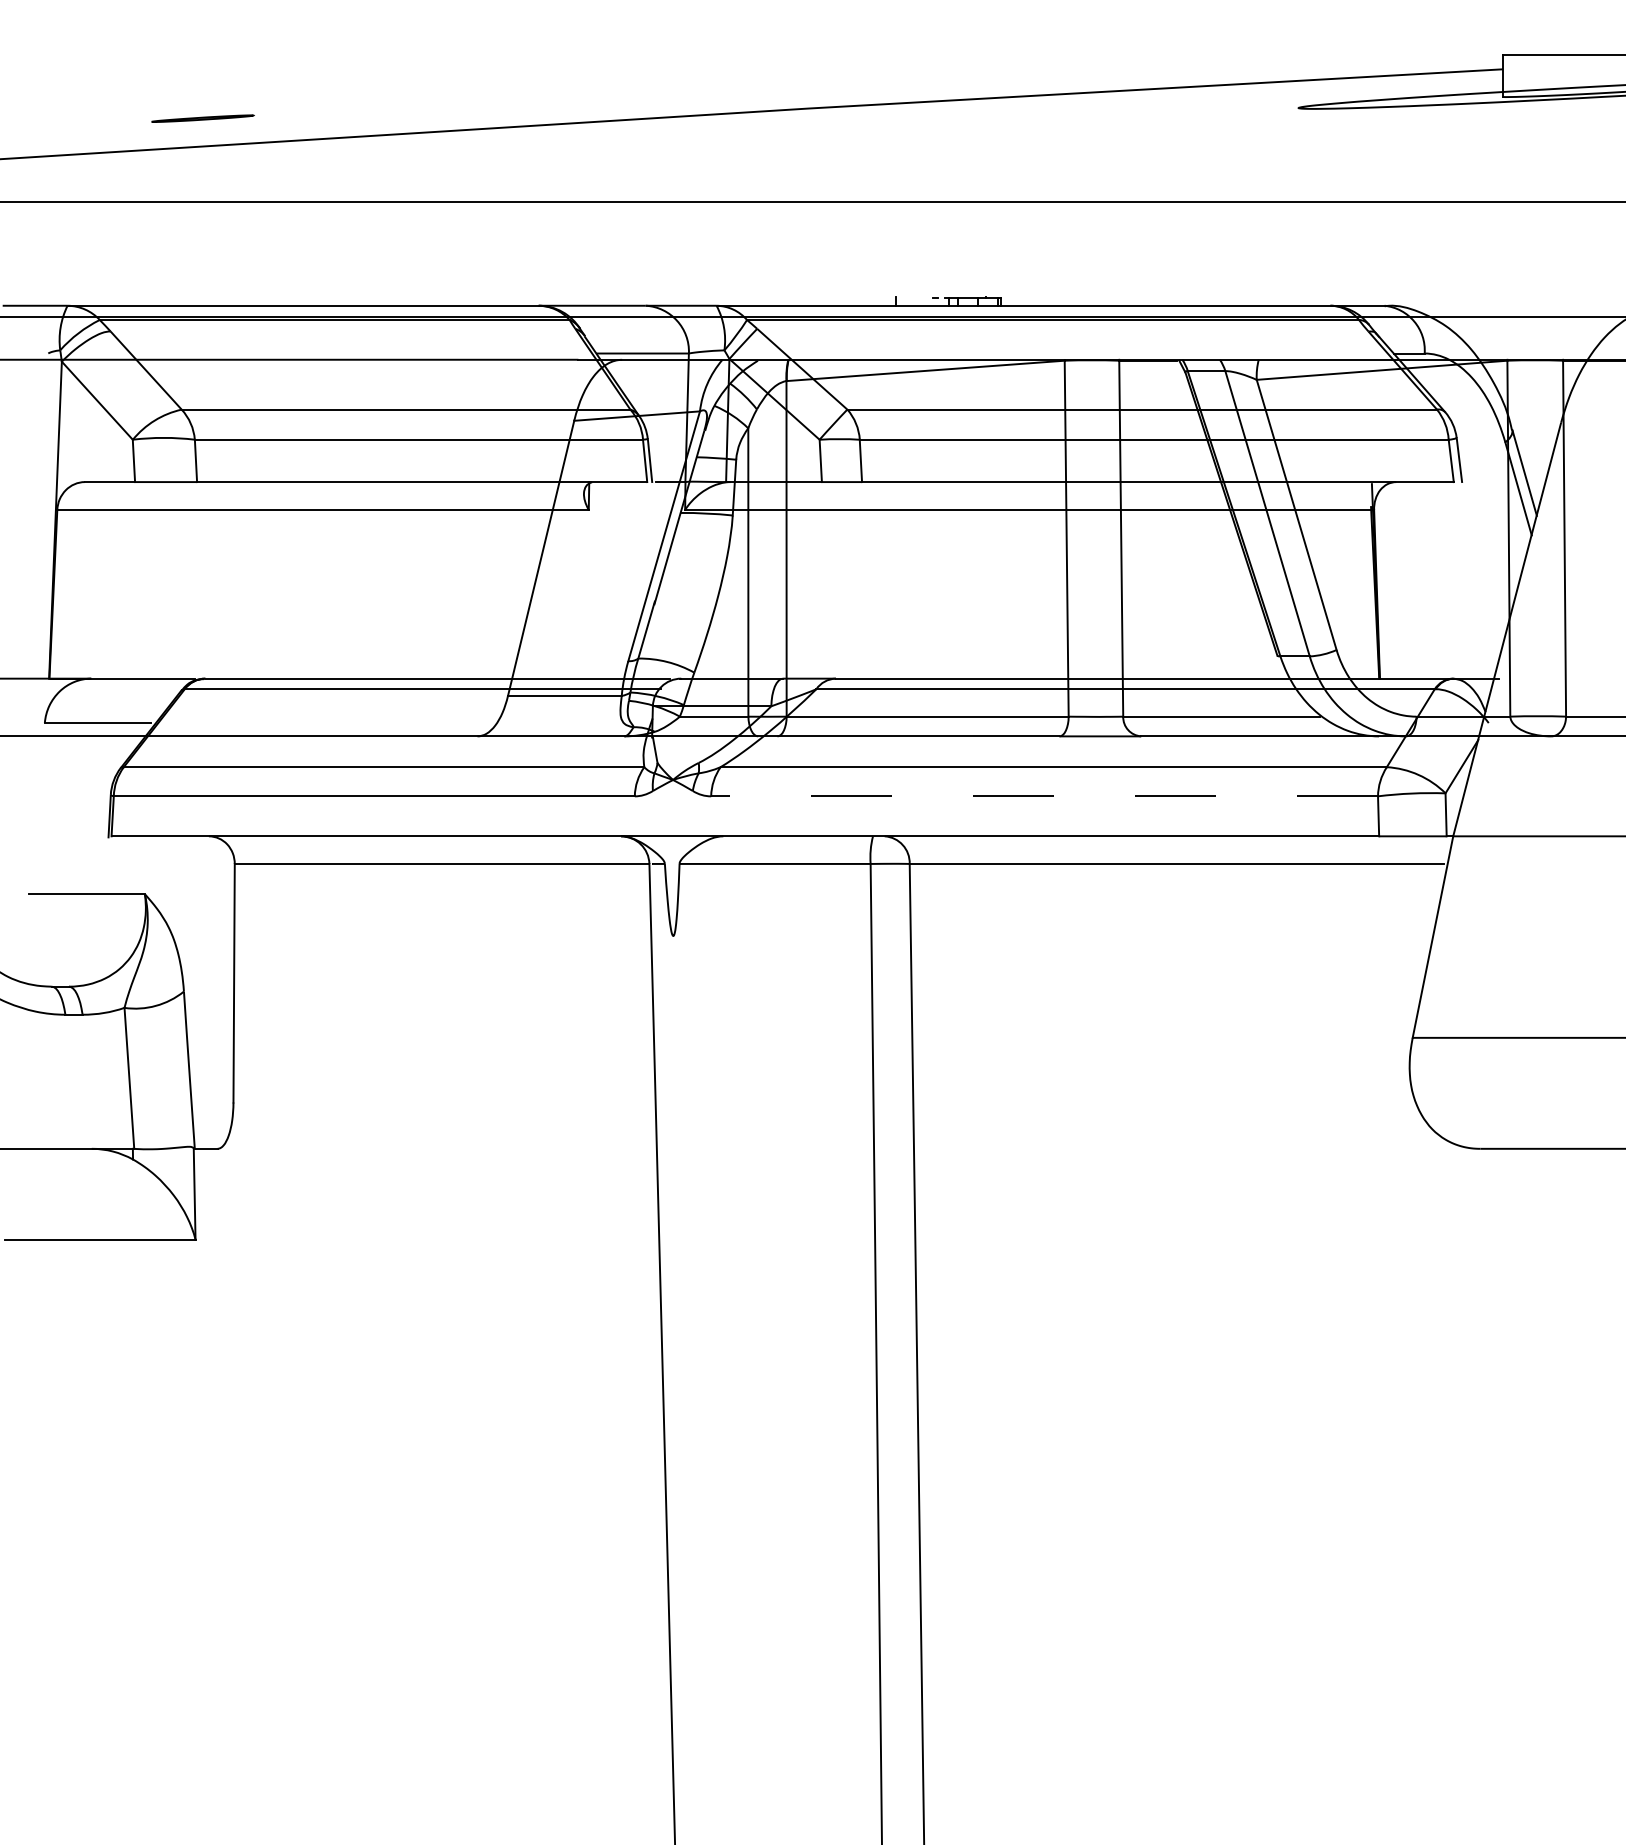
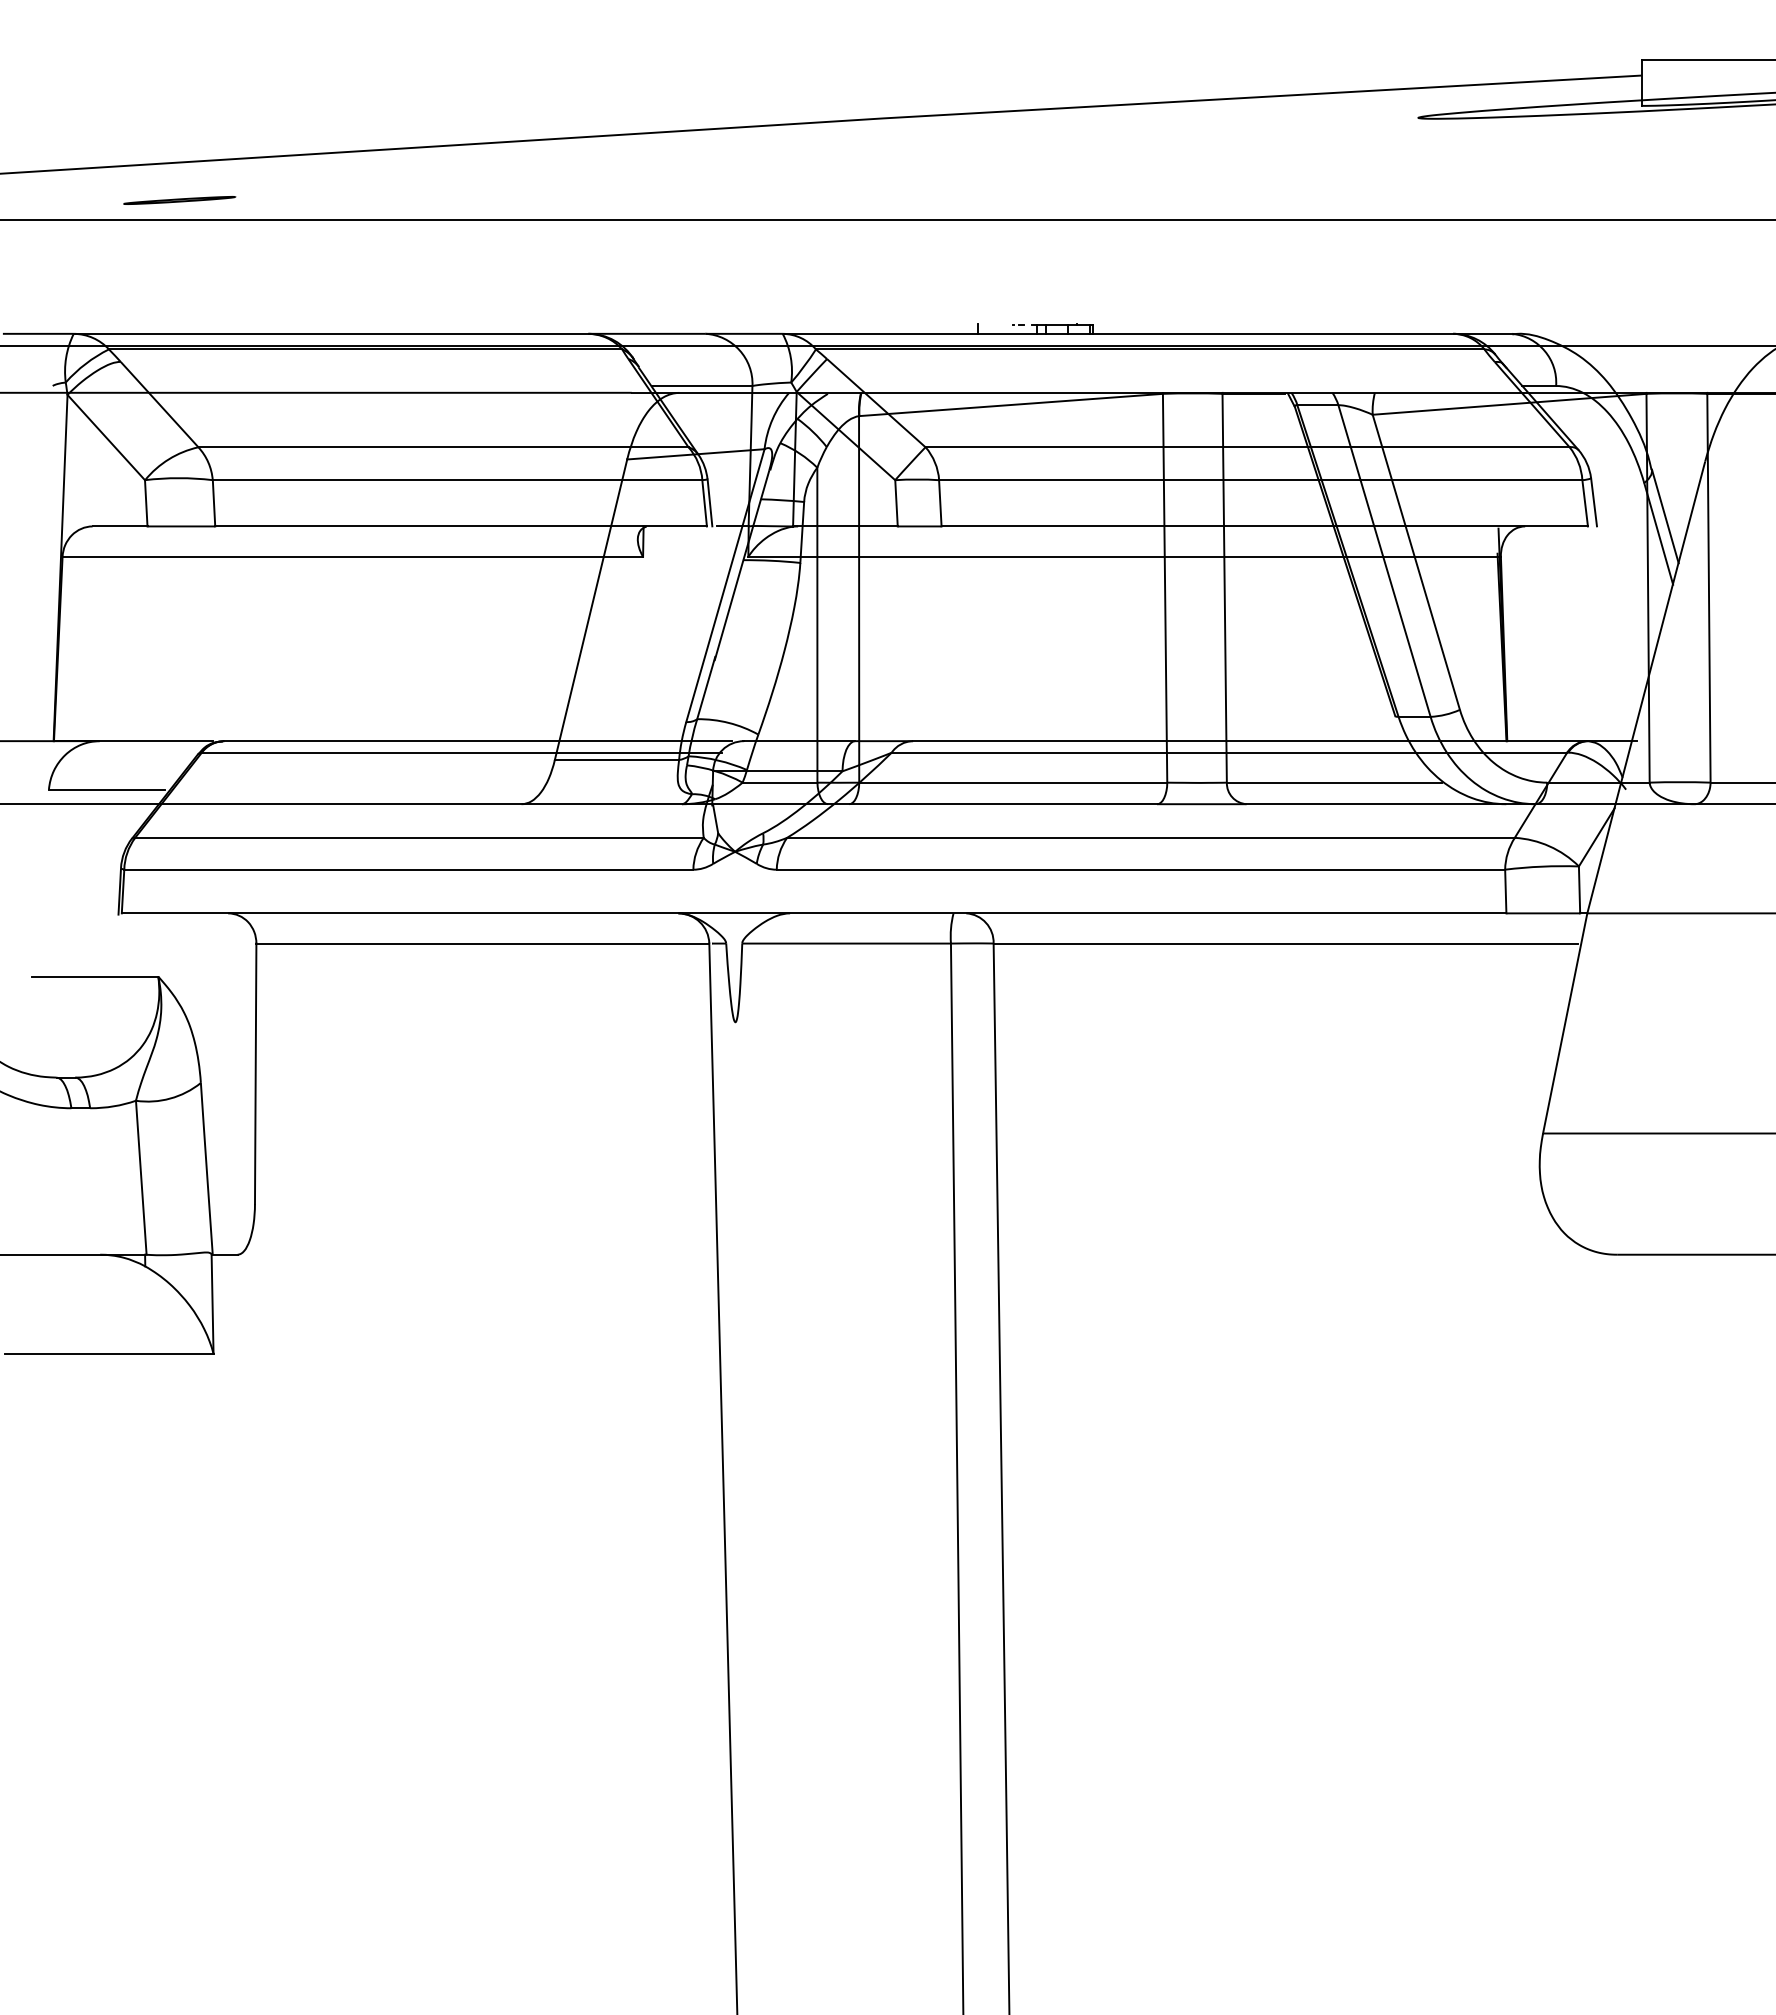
part: (202, 118) -> (179, 200), moved
line: (1044, 796) -> (1140, 869), dashed -> solid

